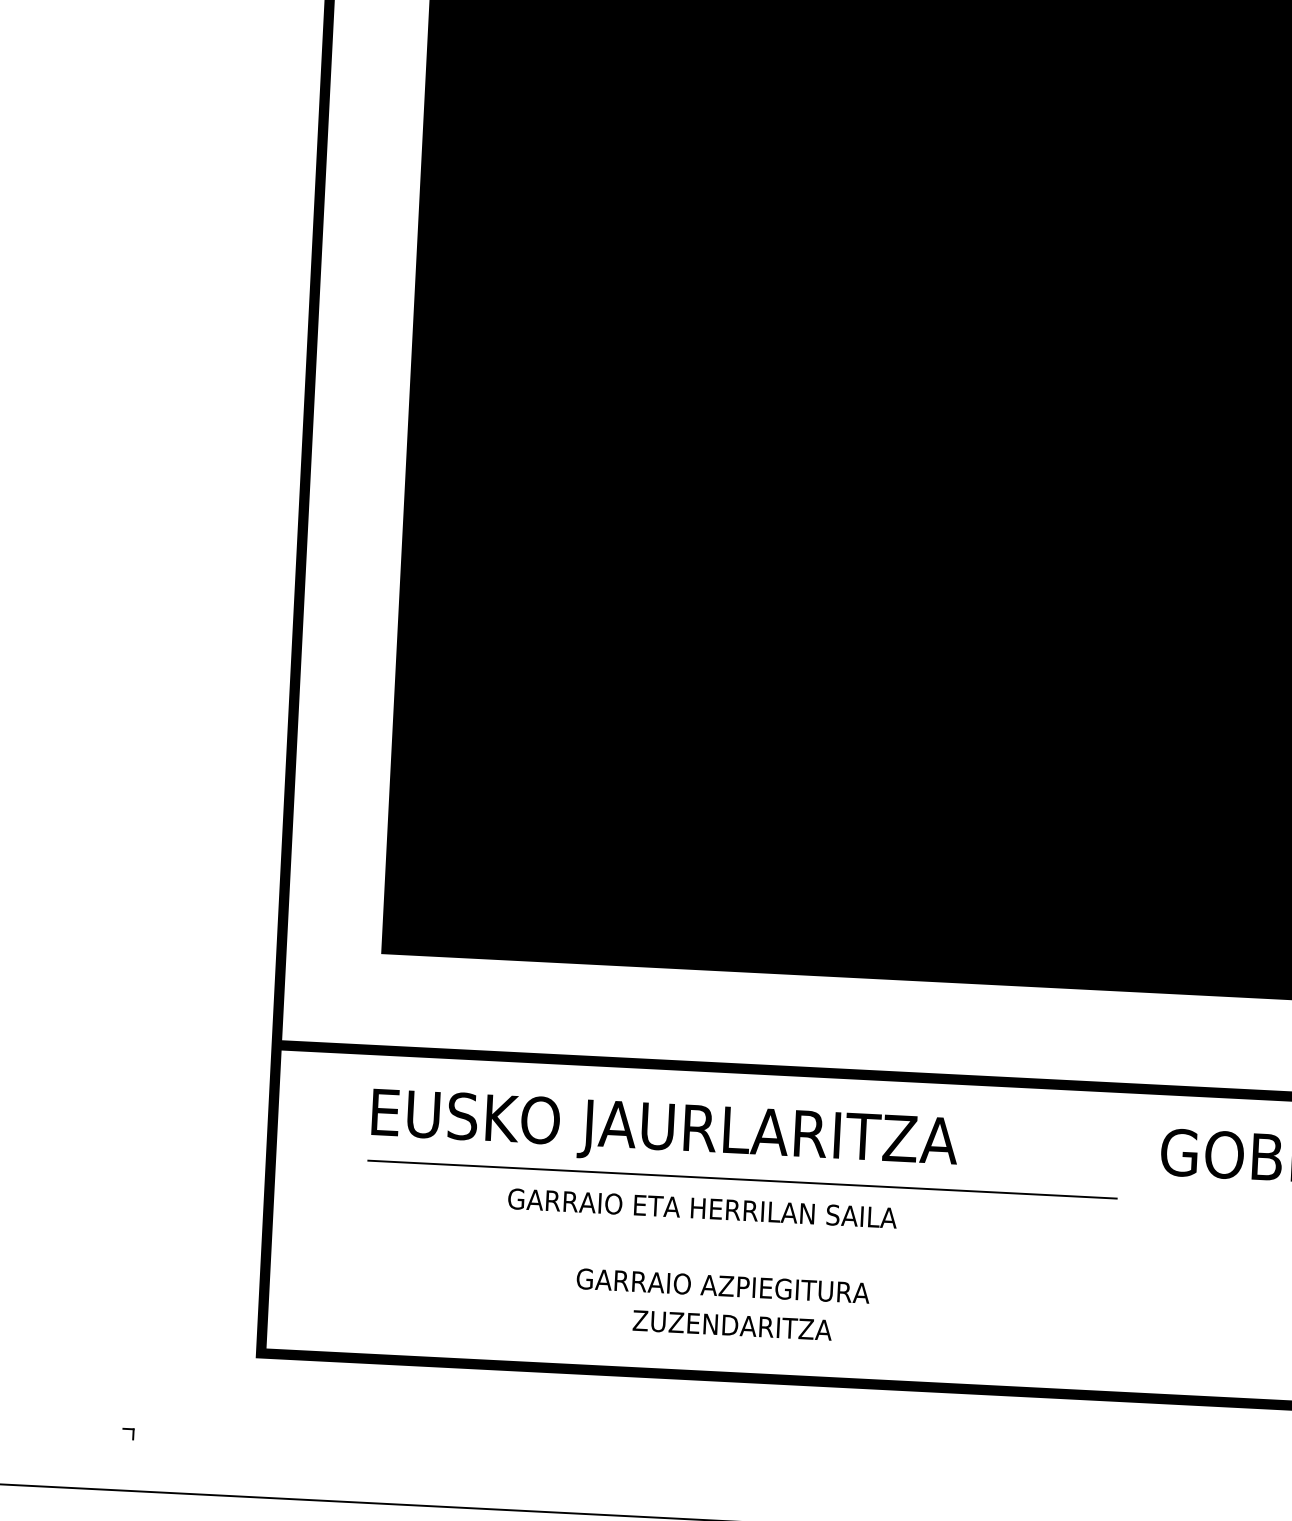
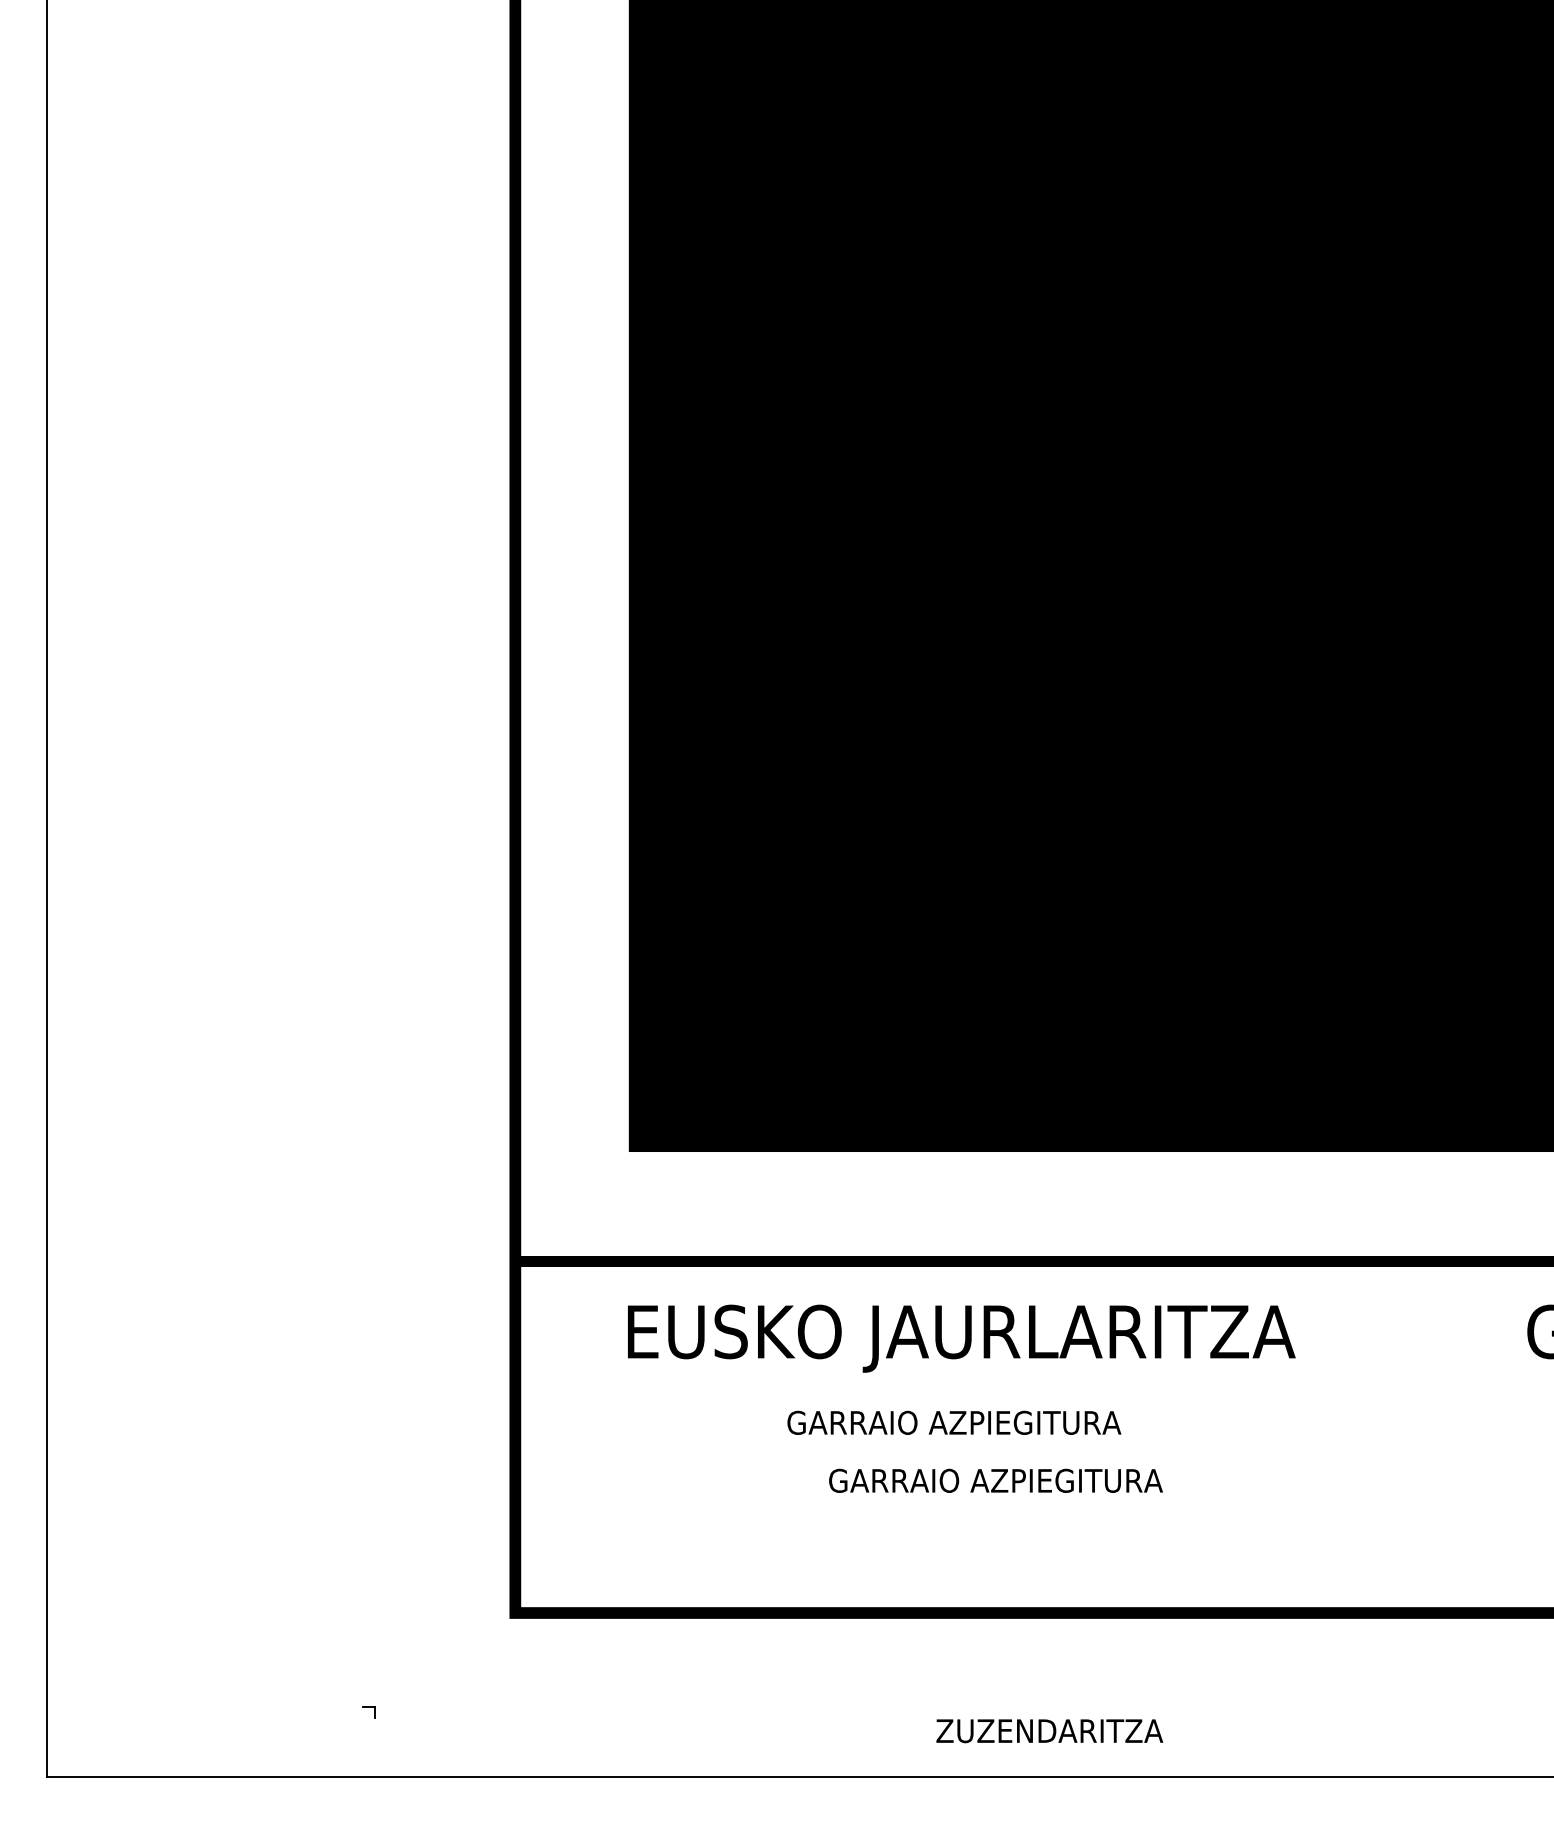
line: (742, 1179) -> (1052, 1387), removed
text: (764, 1211) -> (1079, 1422), GARRAIO ETA HERRILAN SAILA -> GARRAIO AZPIEGITURA
text: (722, 1285) -> (995, 1480), moved
text: (732, 1325) -> (1049, 1731), moved

